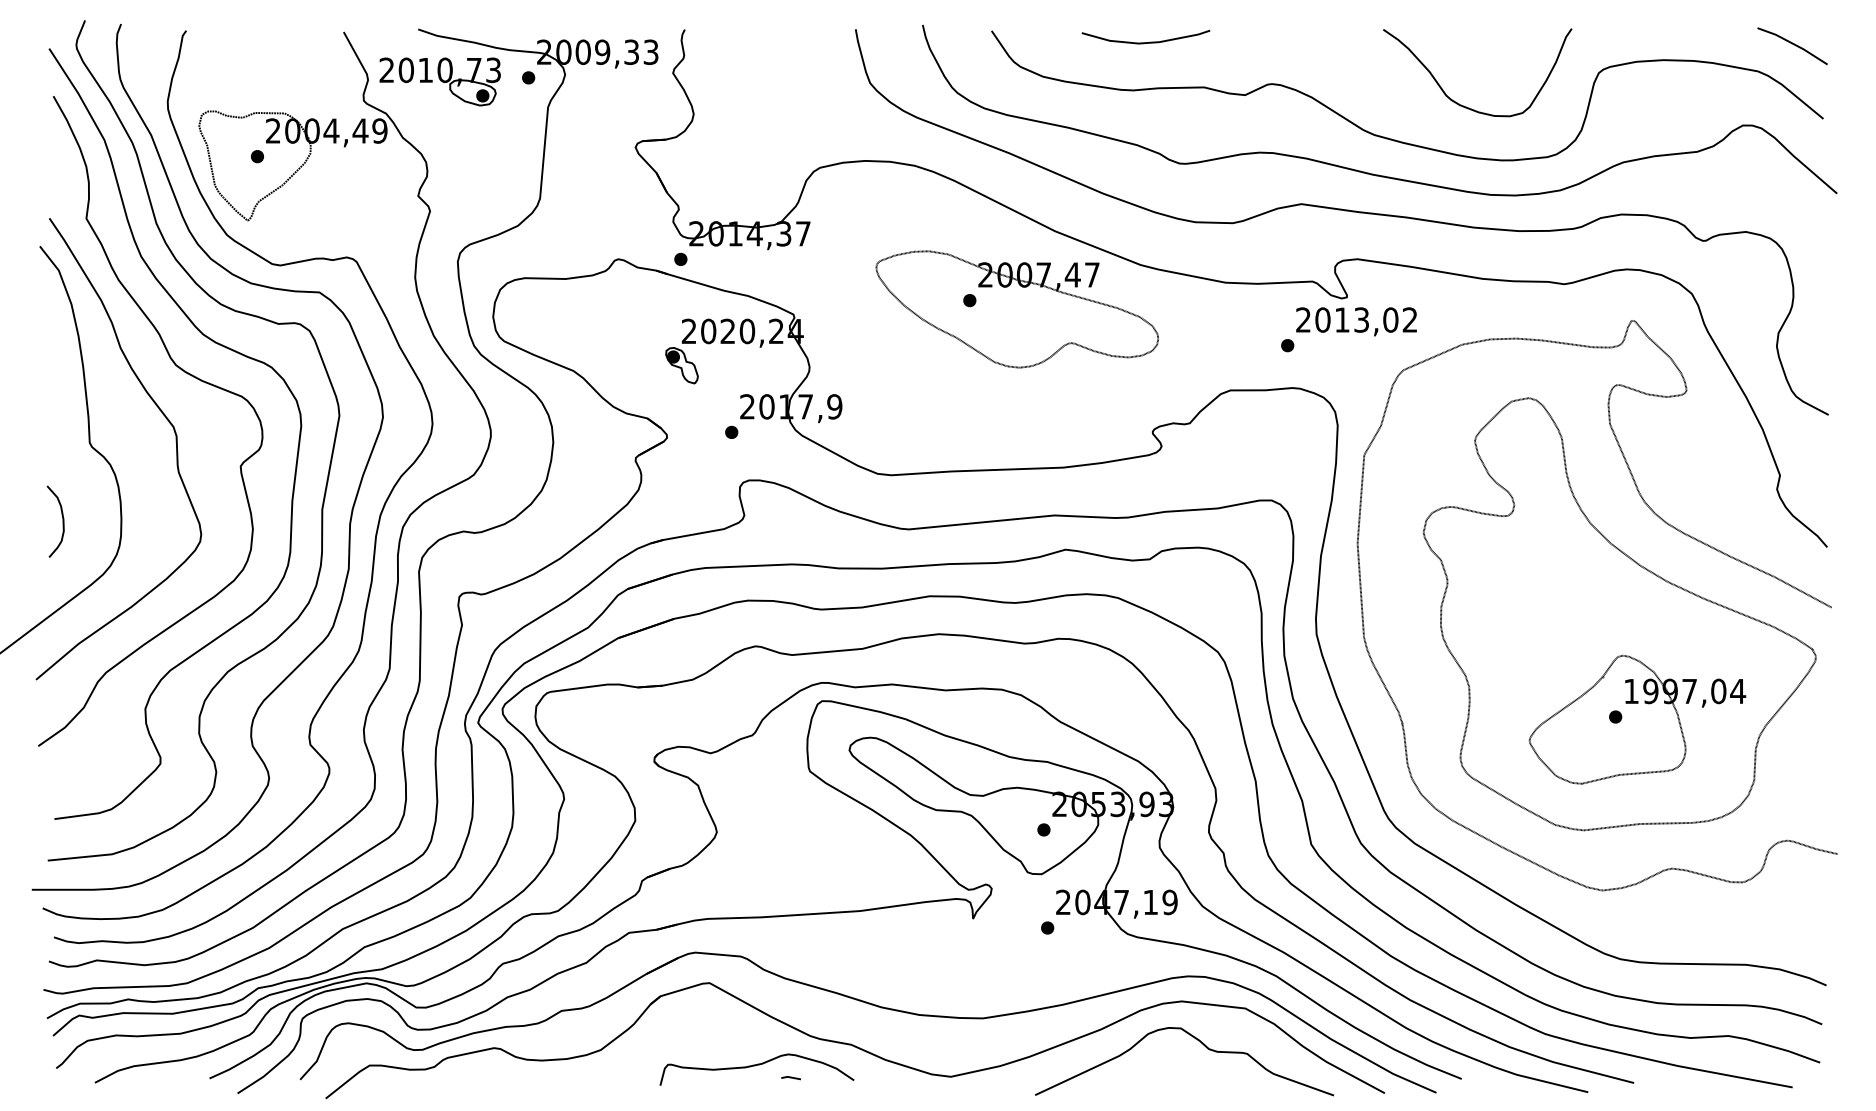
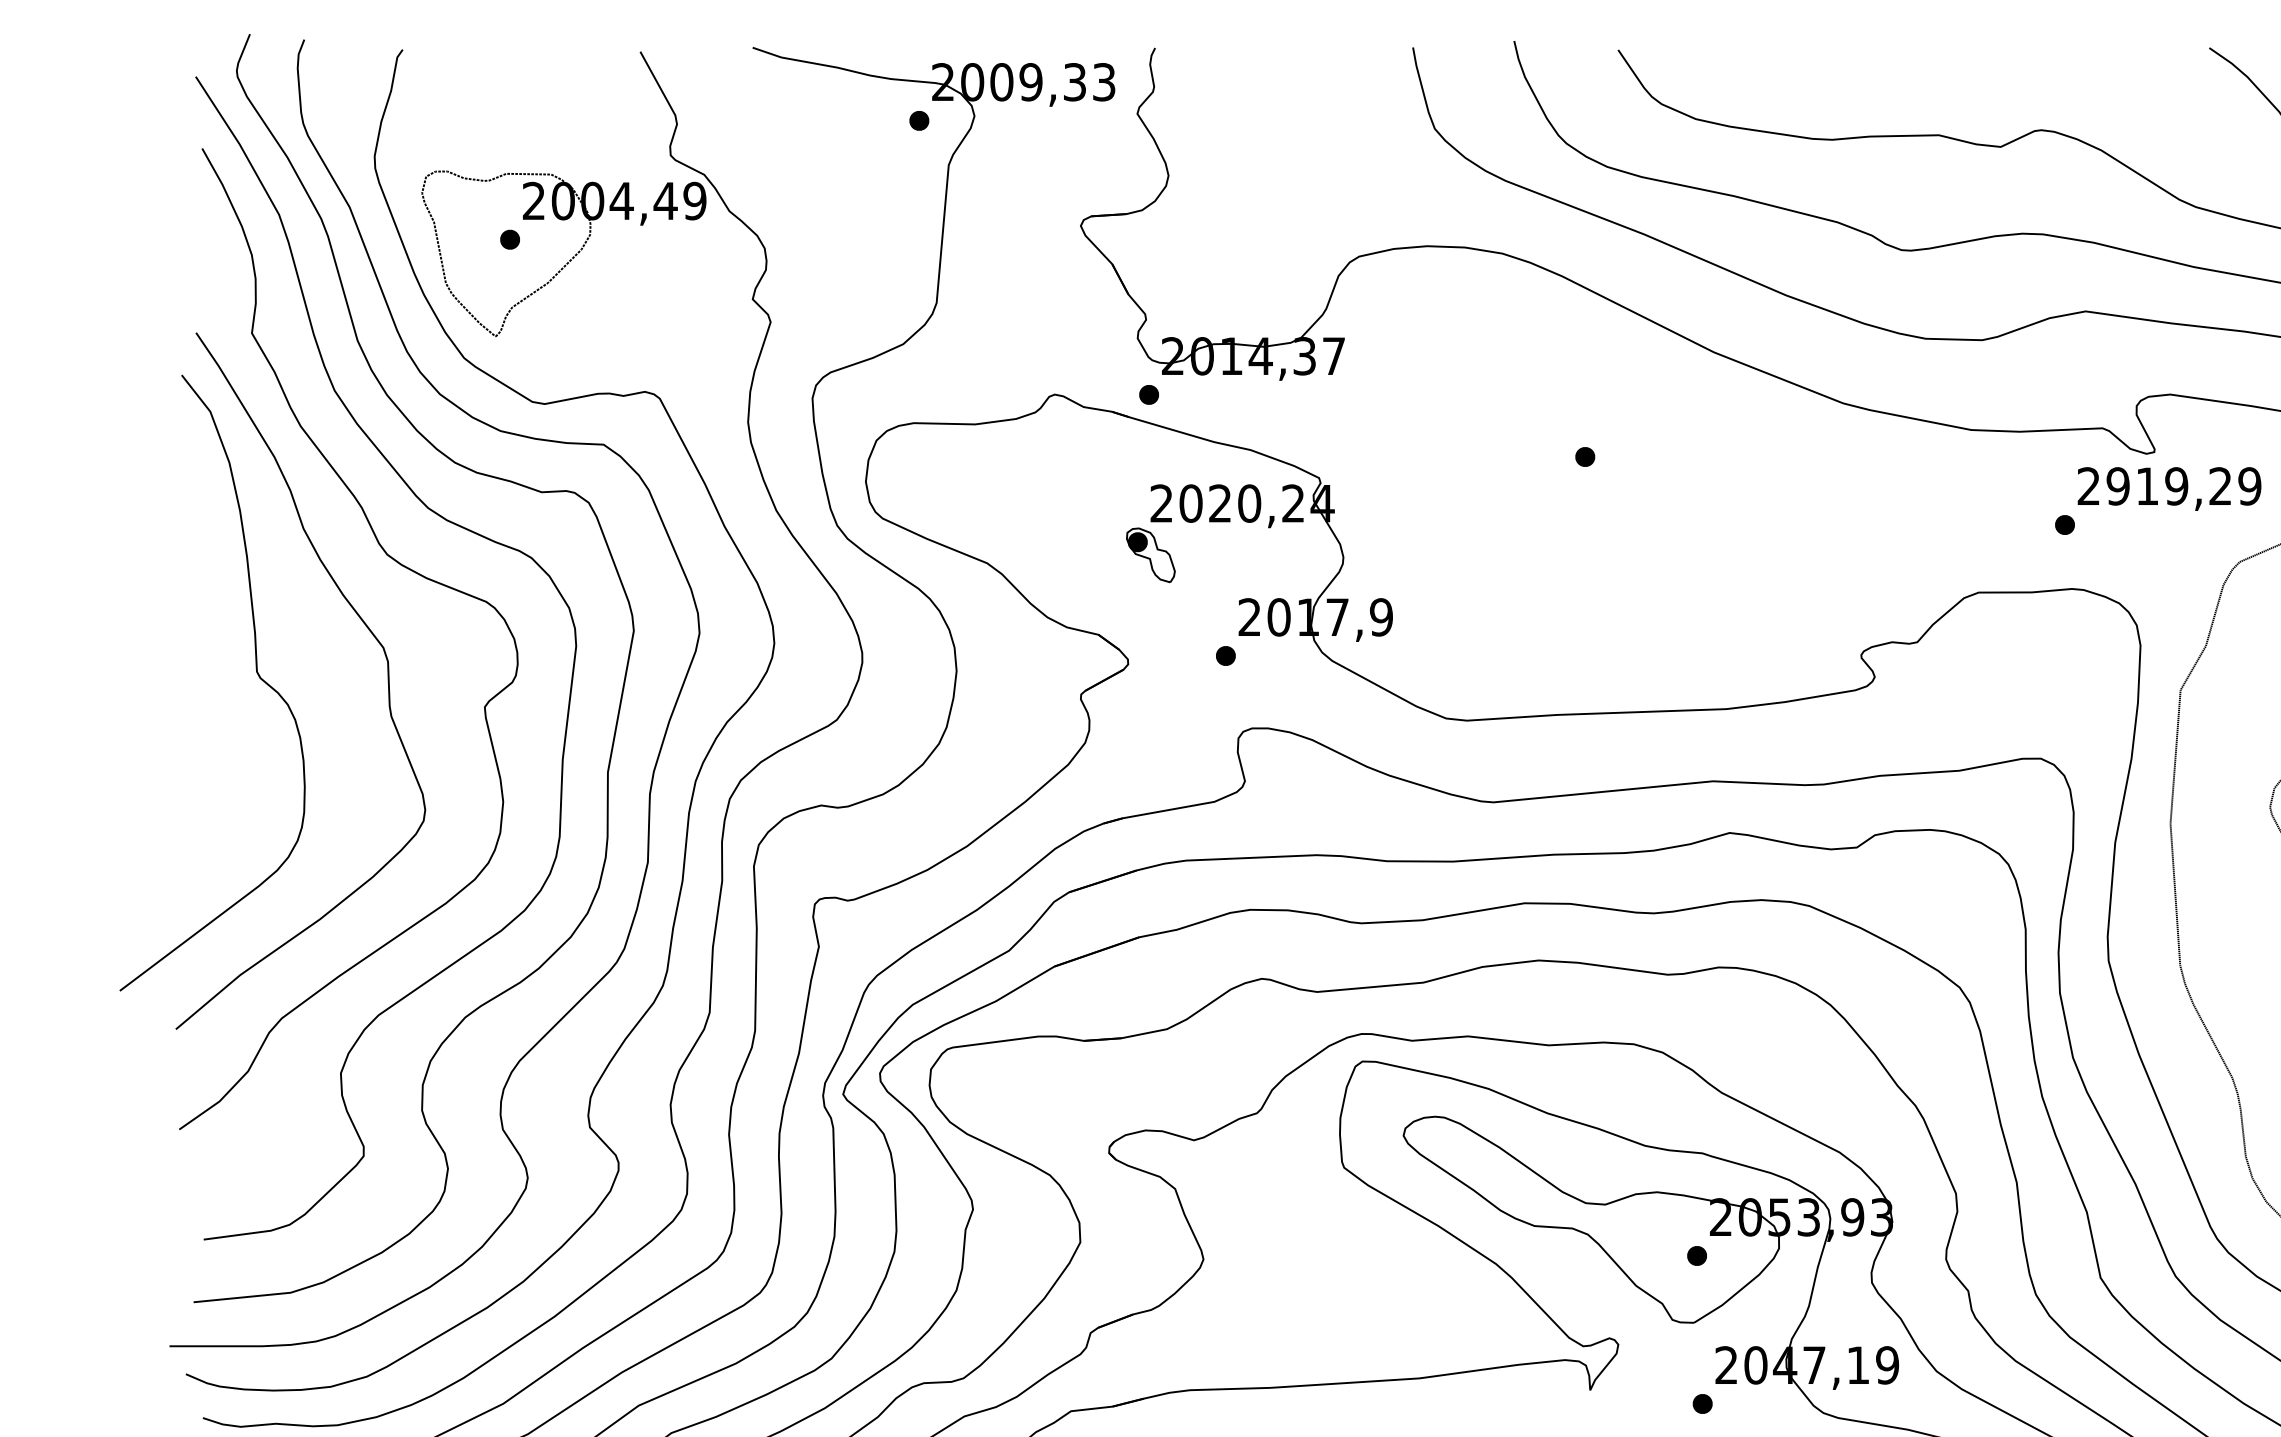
curve: (1145, 42) -> (1850, 67), removed
part: (439, 81) -> (784, 126), removed
part: (1016, 309) -> (1655, 470), removed
text: (1366, 319) -> (2183, 485), 2013,02 -> 2919,29
part: (62, 521) -> (215, 790), removed

